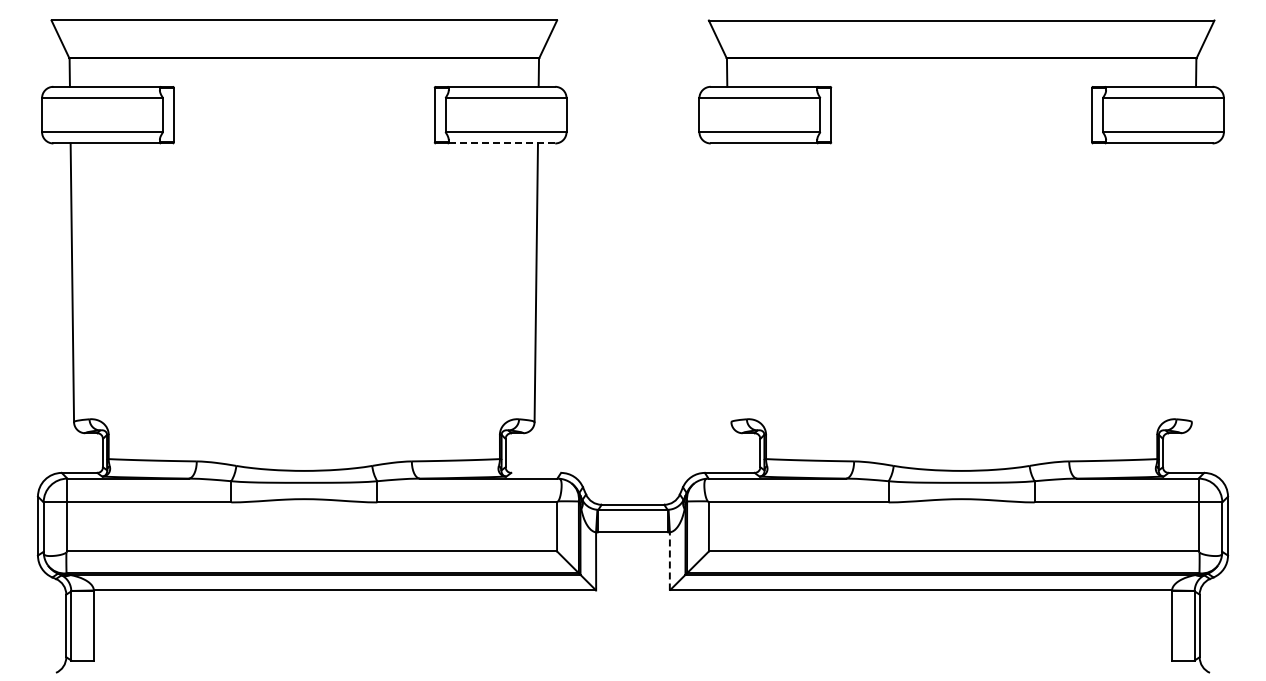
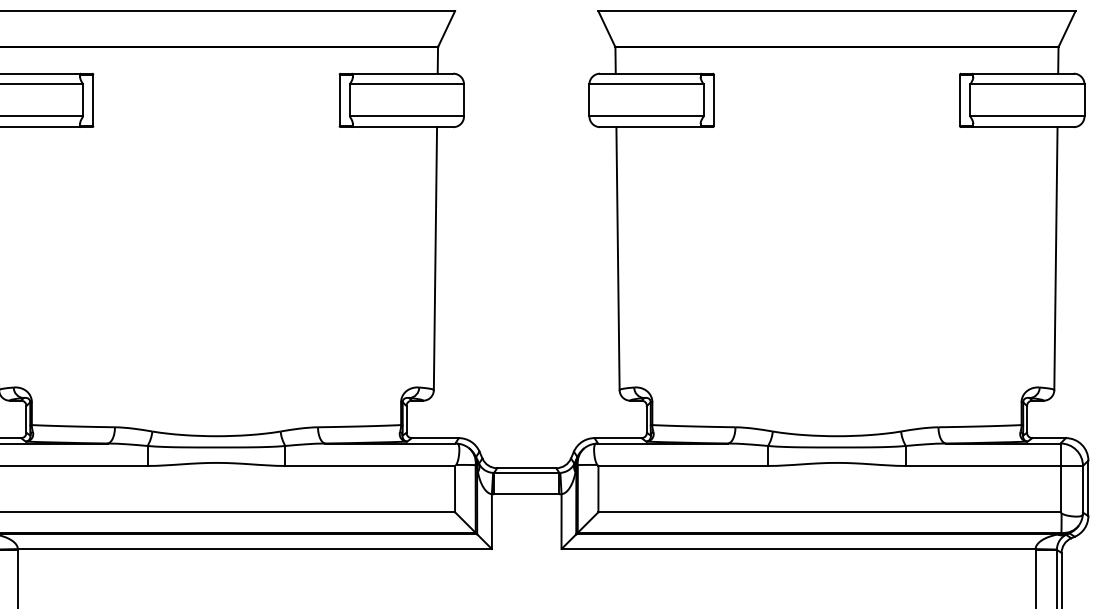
line: (501, 143) -> (402, 127), dashed -> solid
line: (729, 282) -> (617, 258), added
line: (1193, 282) -> (1055, 258), added
line: (536, 472) -> (435, 437), added
line: (669, 560) -> (561, 520), dashed -> solid

